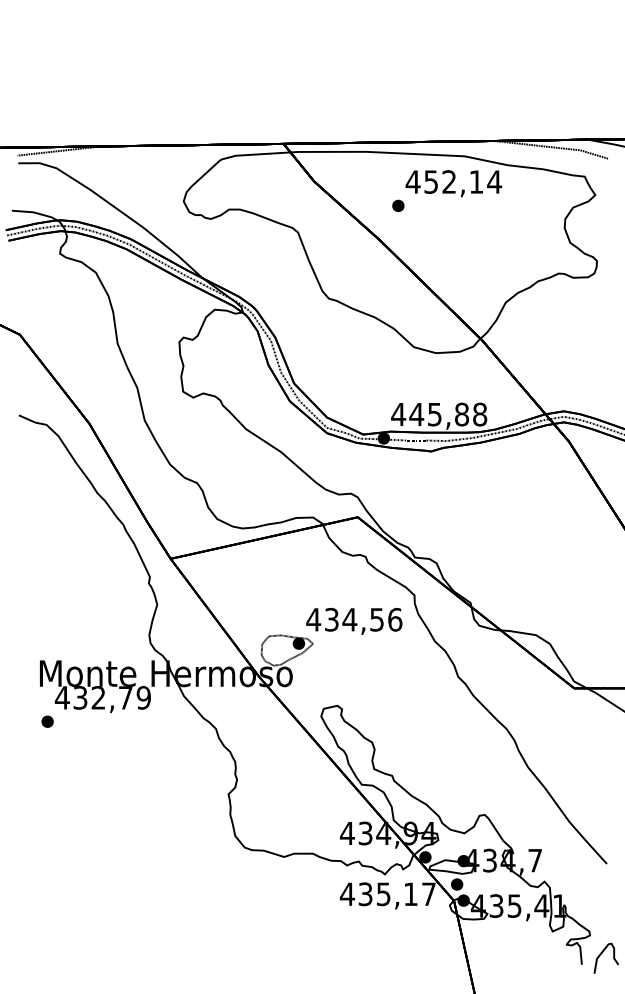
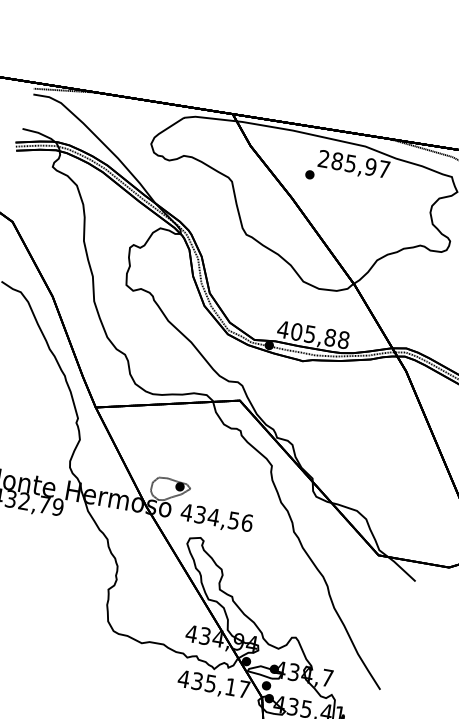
text: (453, 181) -> (353, 163), 452,14 -> 285,97
text: (416, 414) -> (296, 331), 445,88 -> 405,88
text: (354, 620) -> (217, 518), moved

